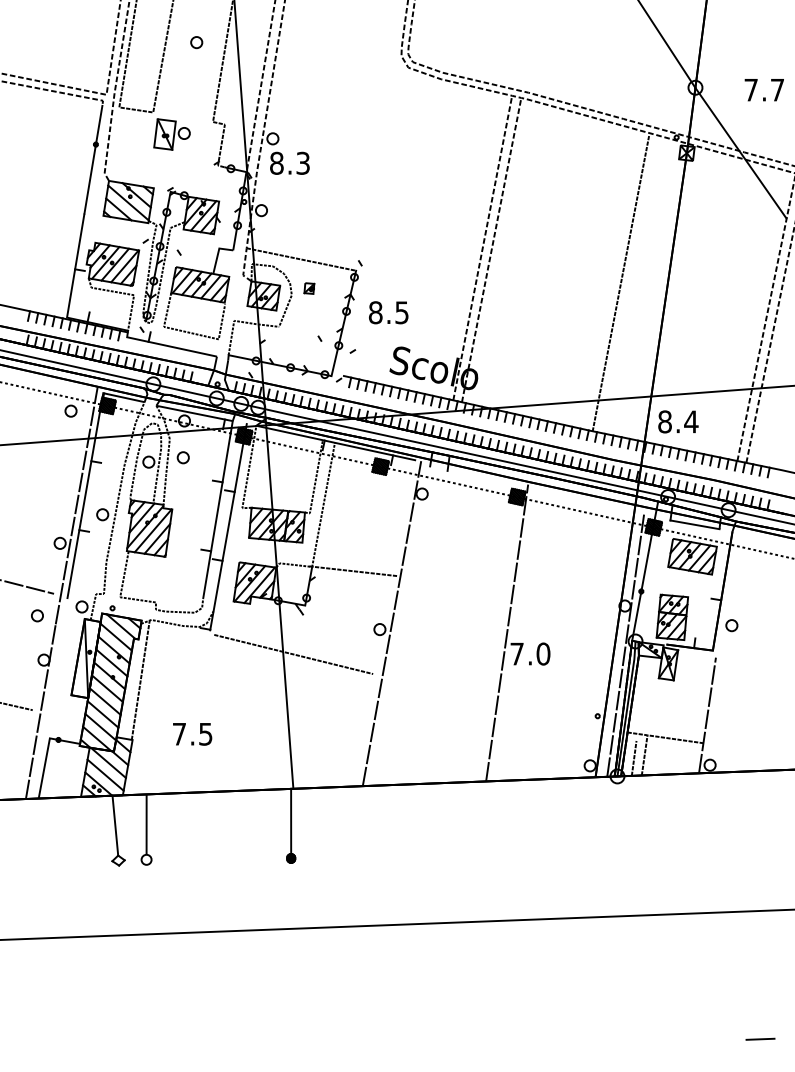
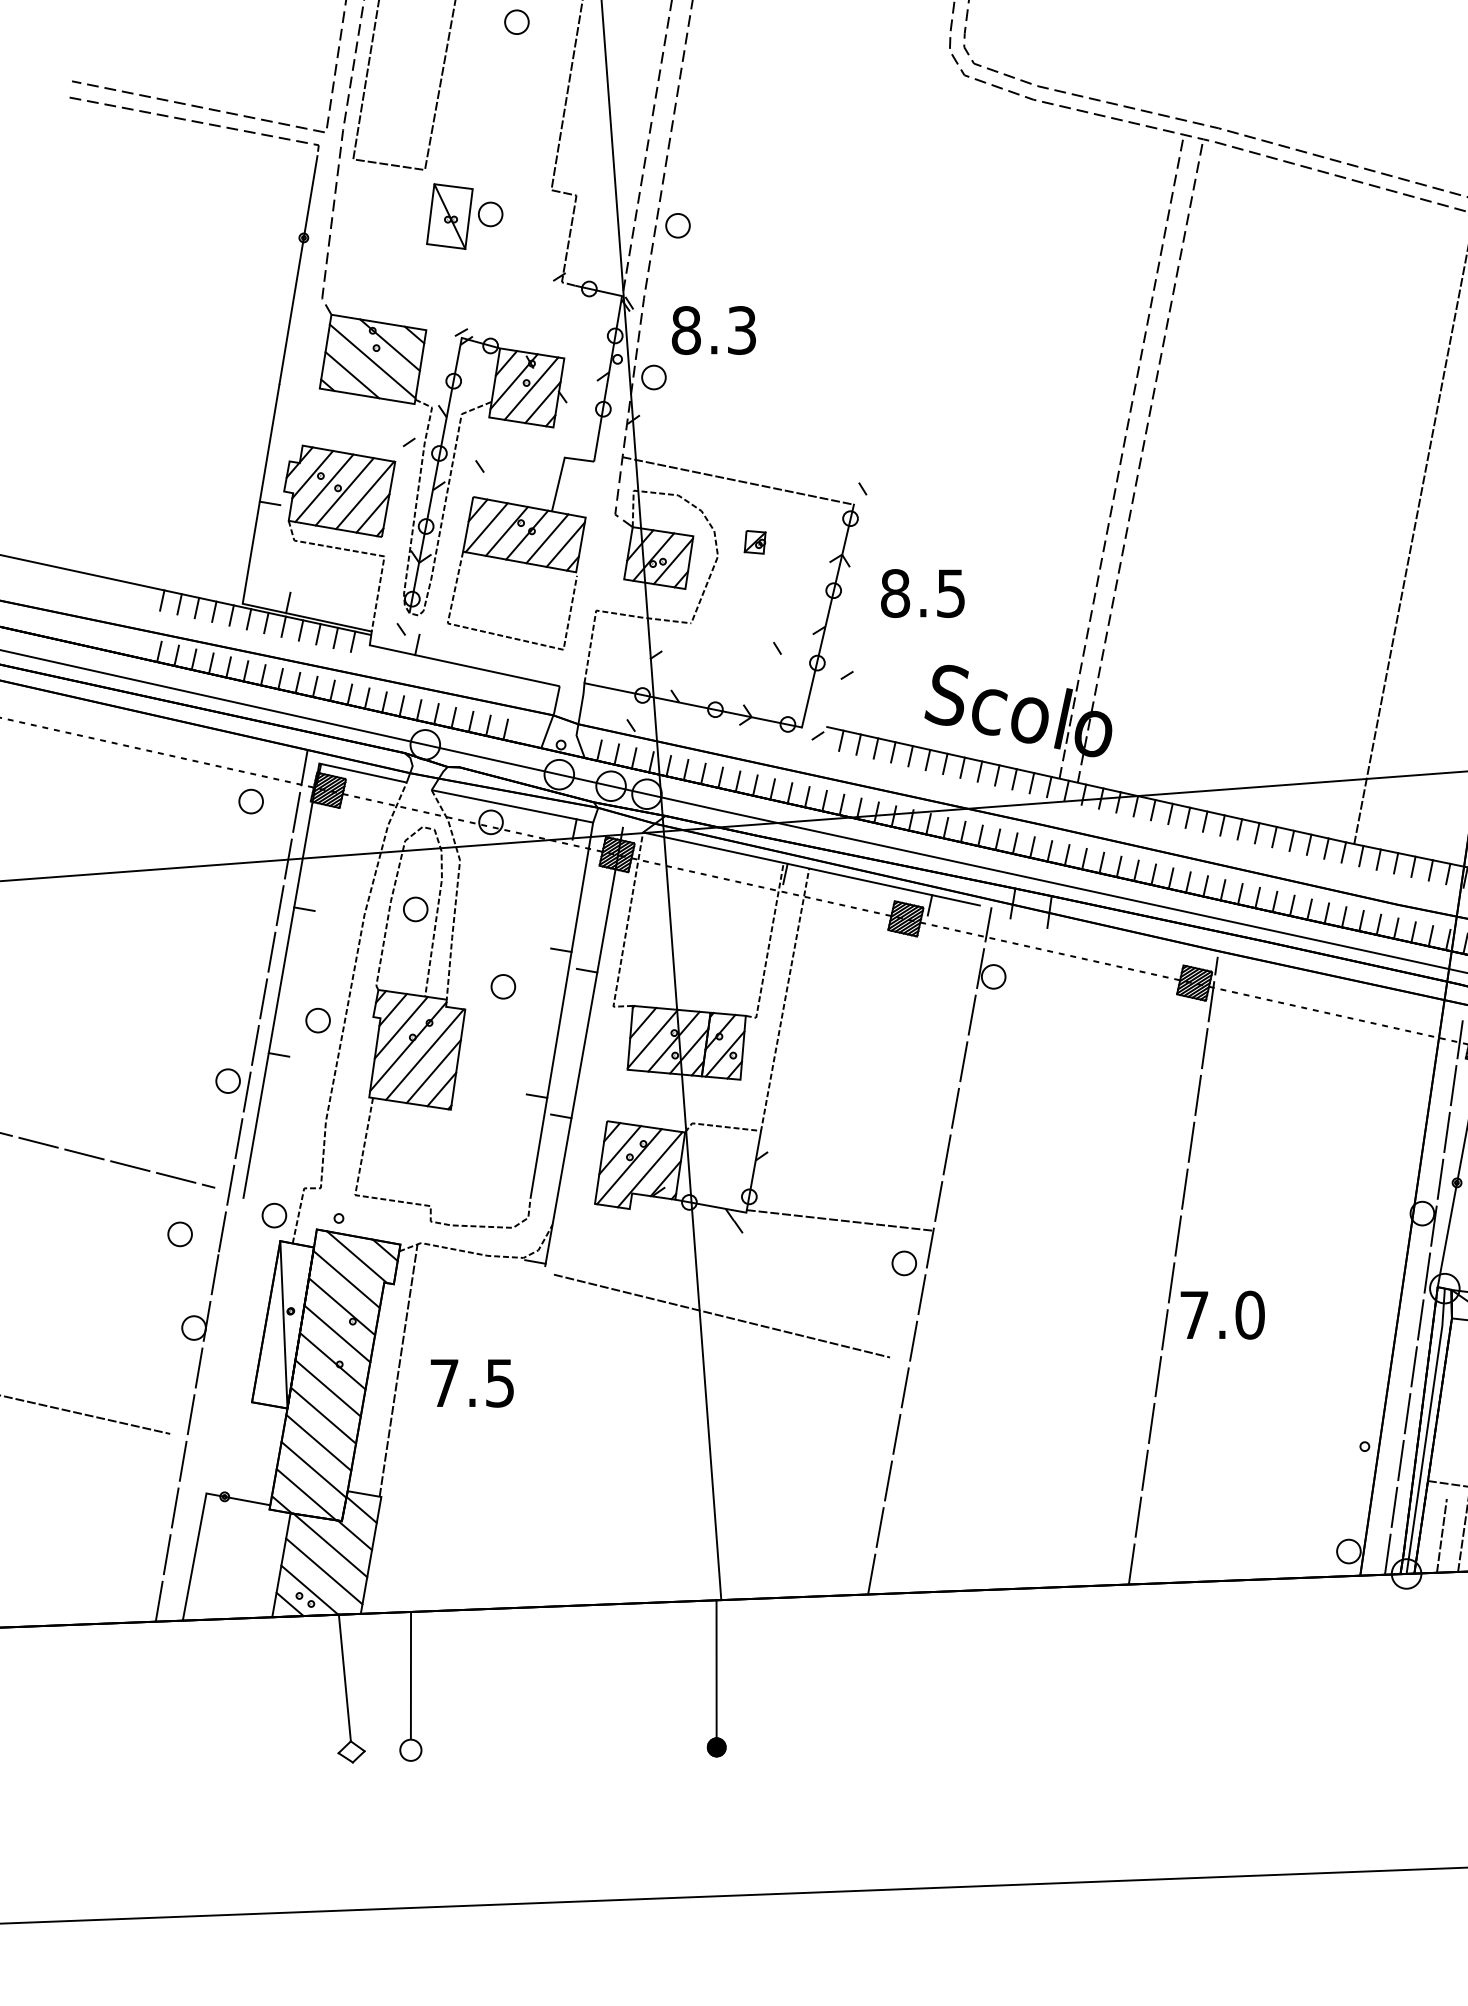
text: (289, 162) -> (713, 328), moved
part: (182, 457) -> (501, 986), moved
line: (353, 571) -> (839, 1220), moved
text: (192, 734) -> (472, 1383), moved

